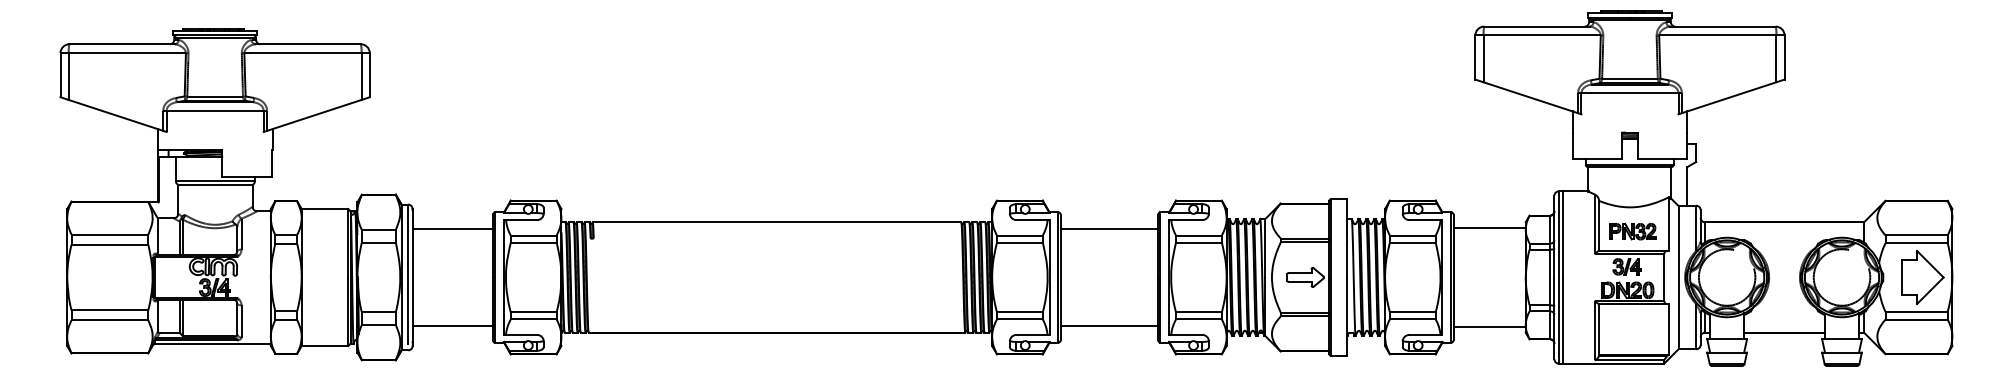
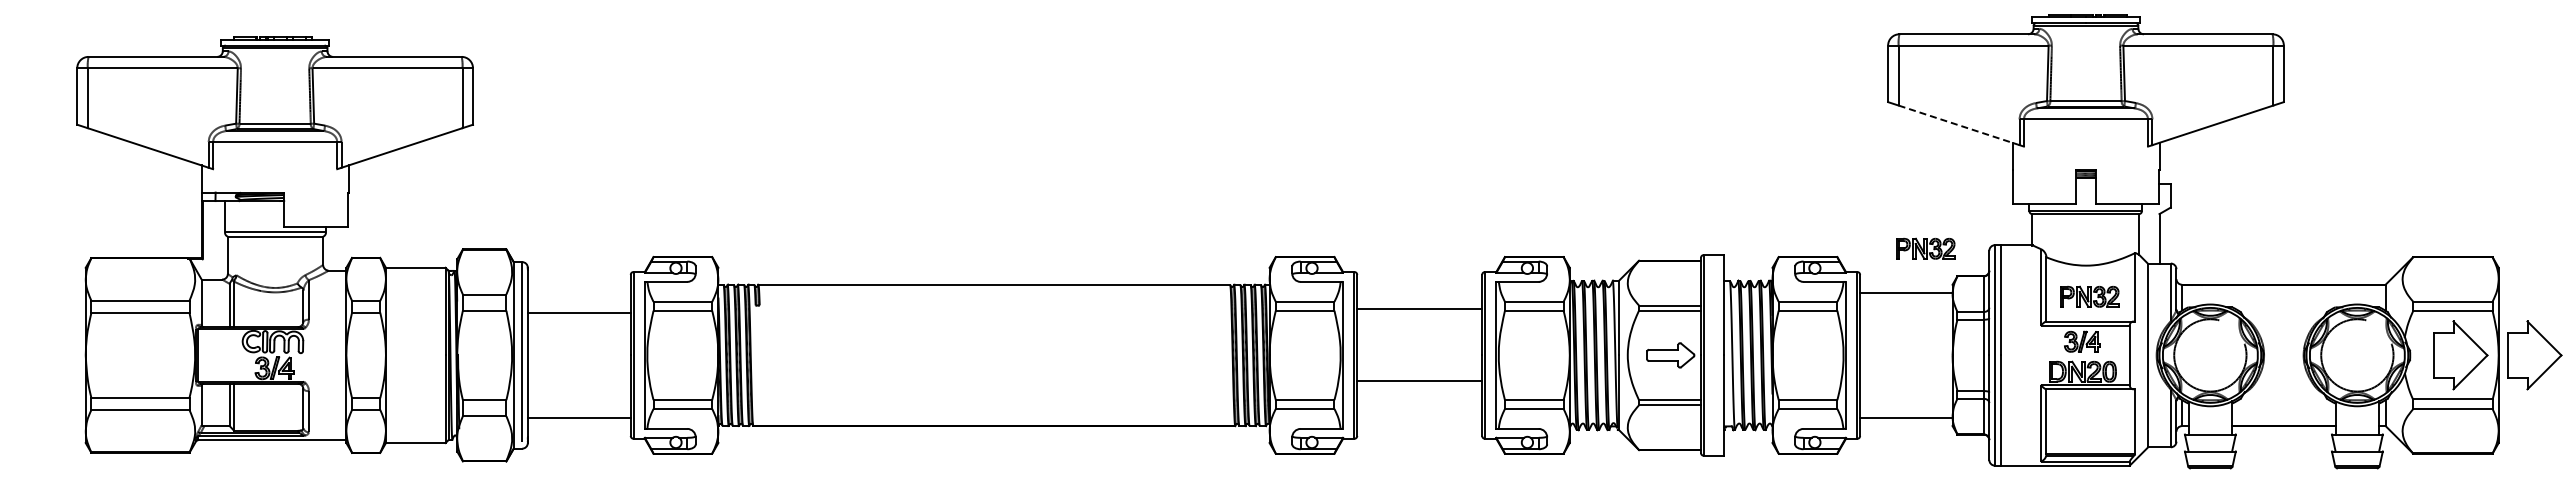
line: (1531, 97) -> (1959, 125), solid -> dashed
part: (1504, 193) -> (1925, 248), added
line: (452, 229) -> (578, 313), moved
line: (1109, 229) -> (1419, 309), moved
part: (1980, 277) -> (2534, 355), added
line: (1109, 326) -> (1419, 380), moved

